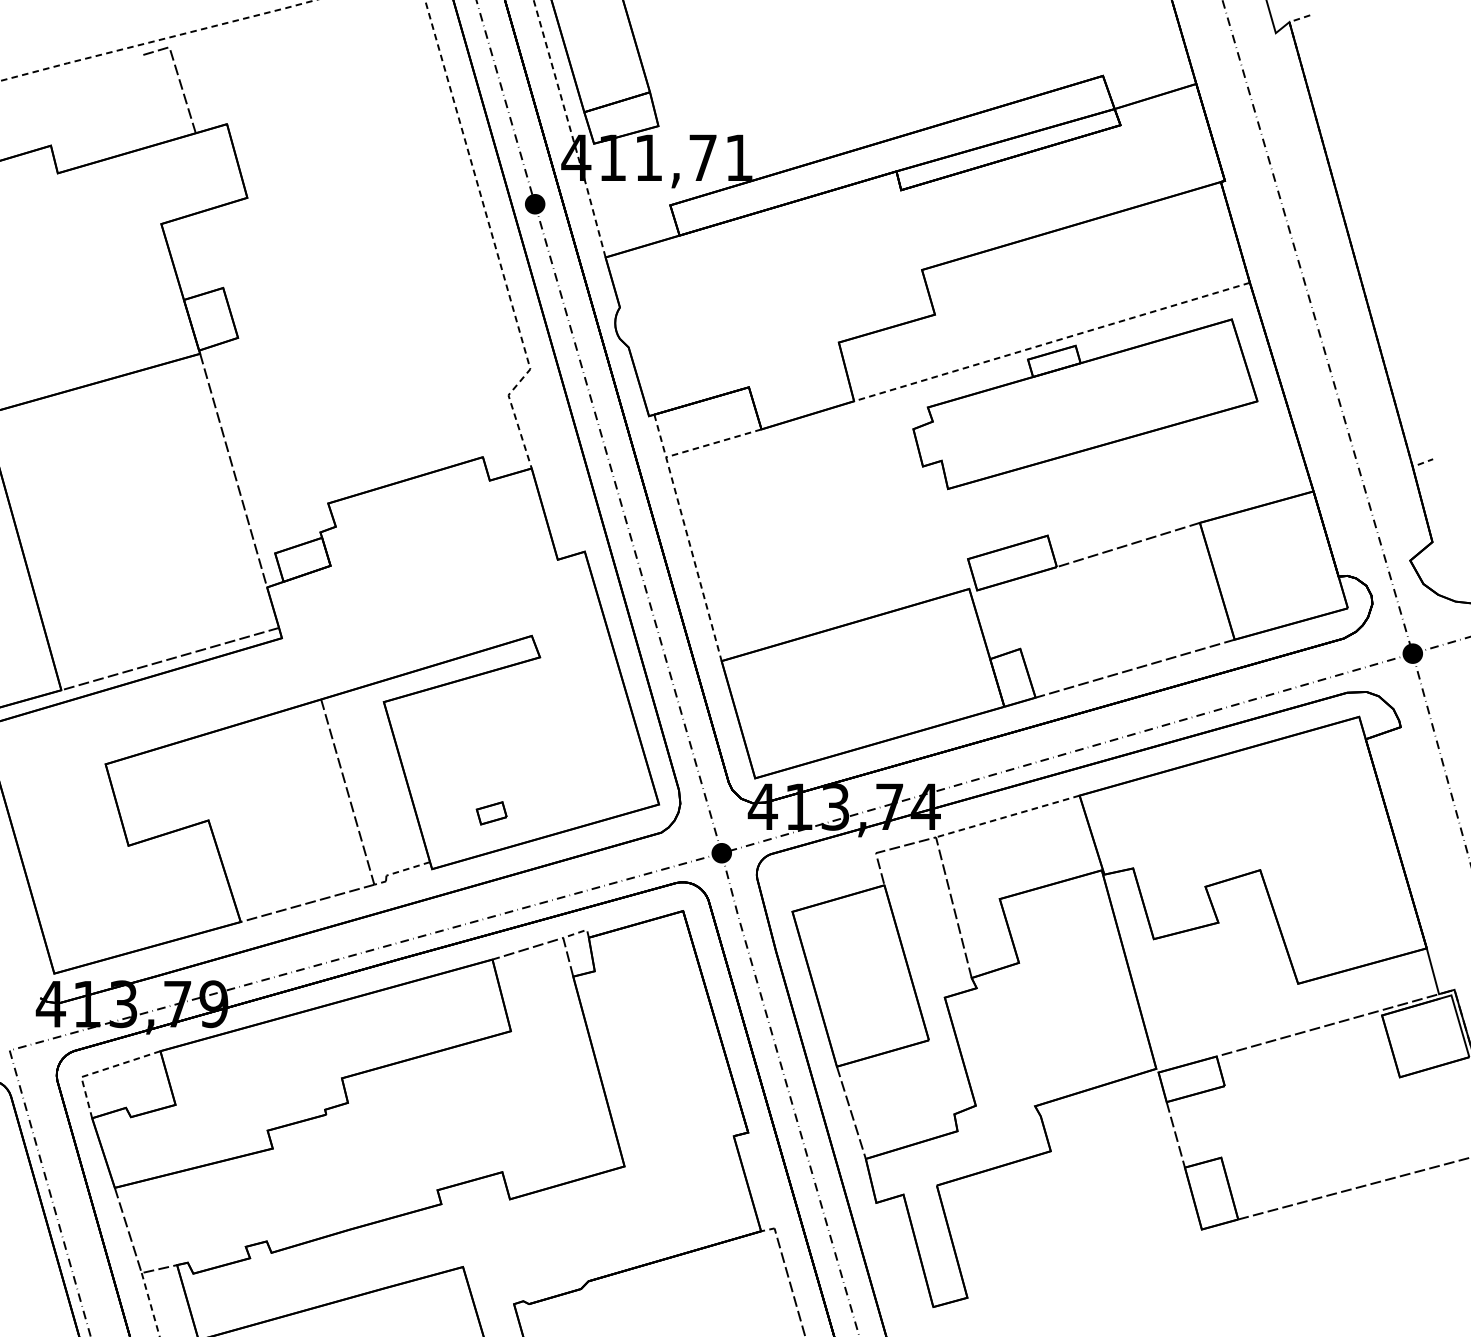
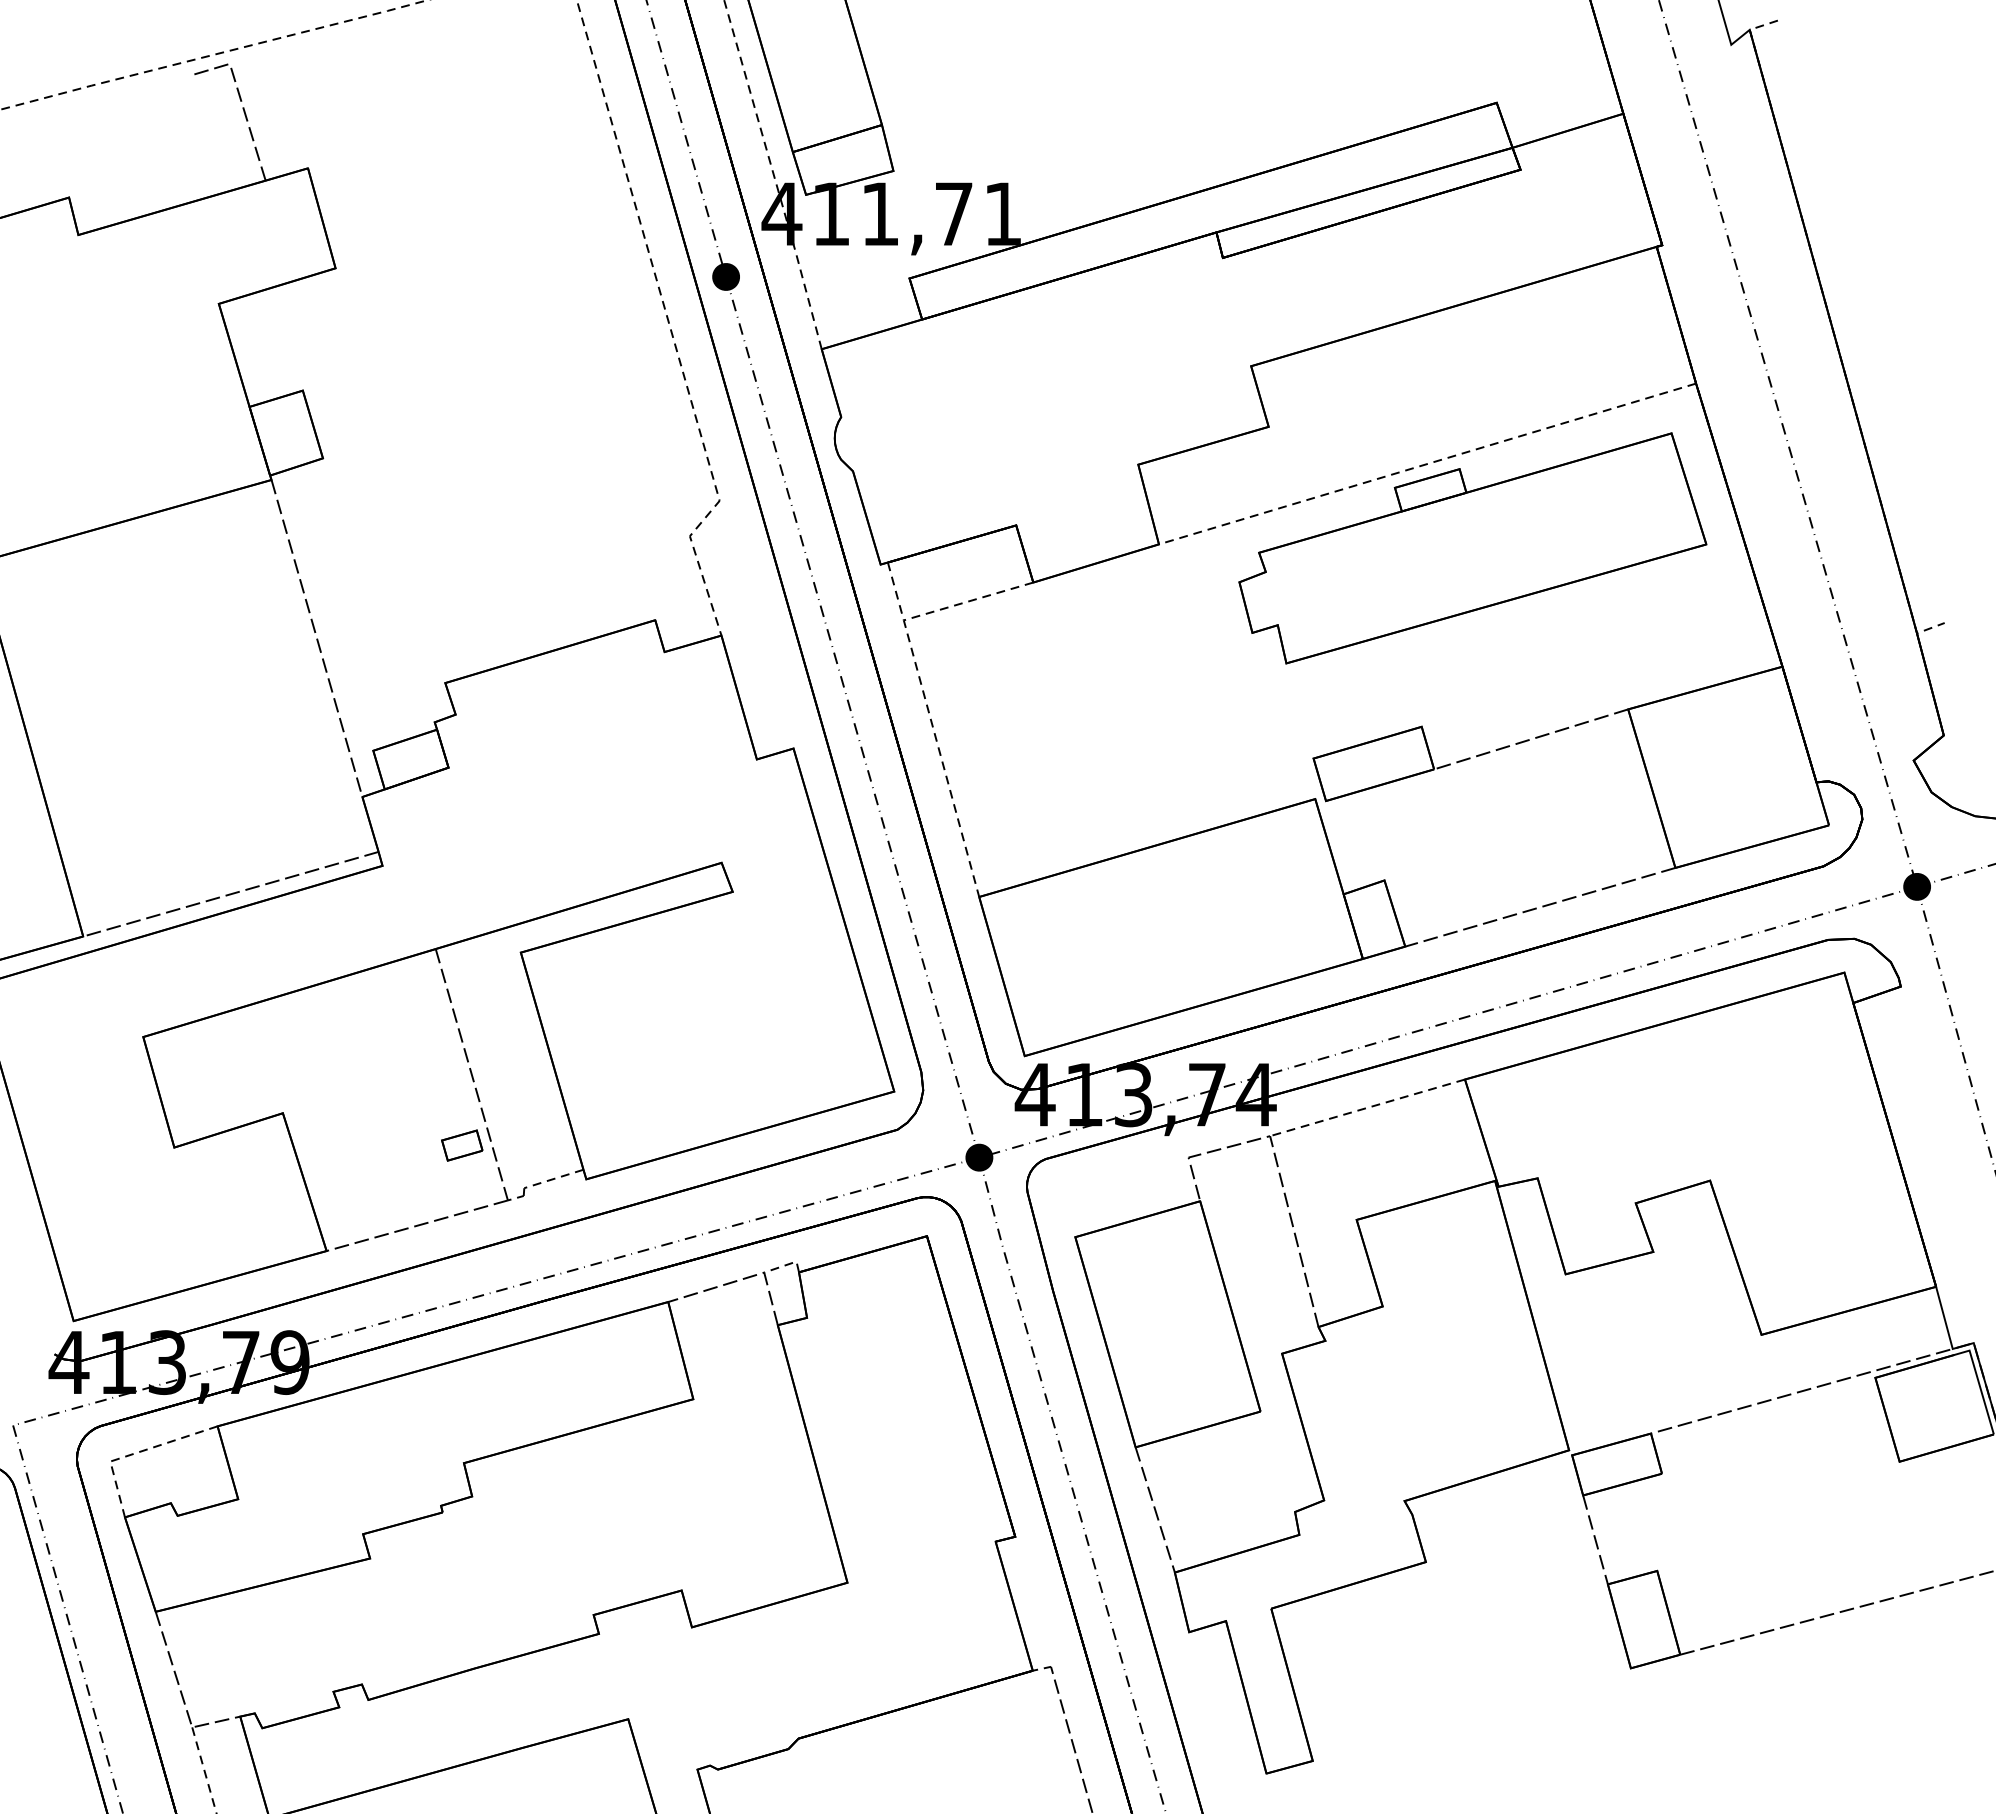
part: (491, 813) -> (462, 1145), moved

